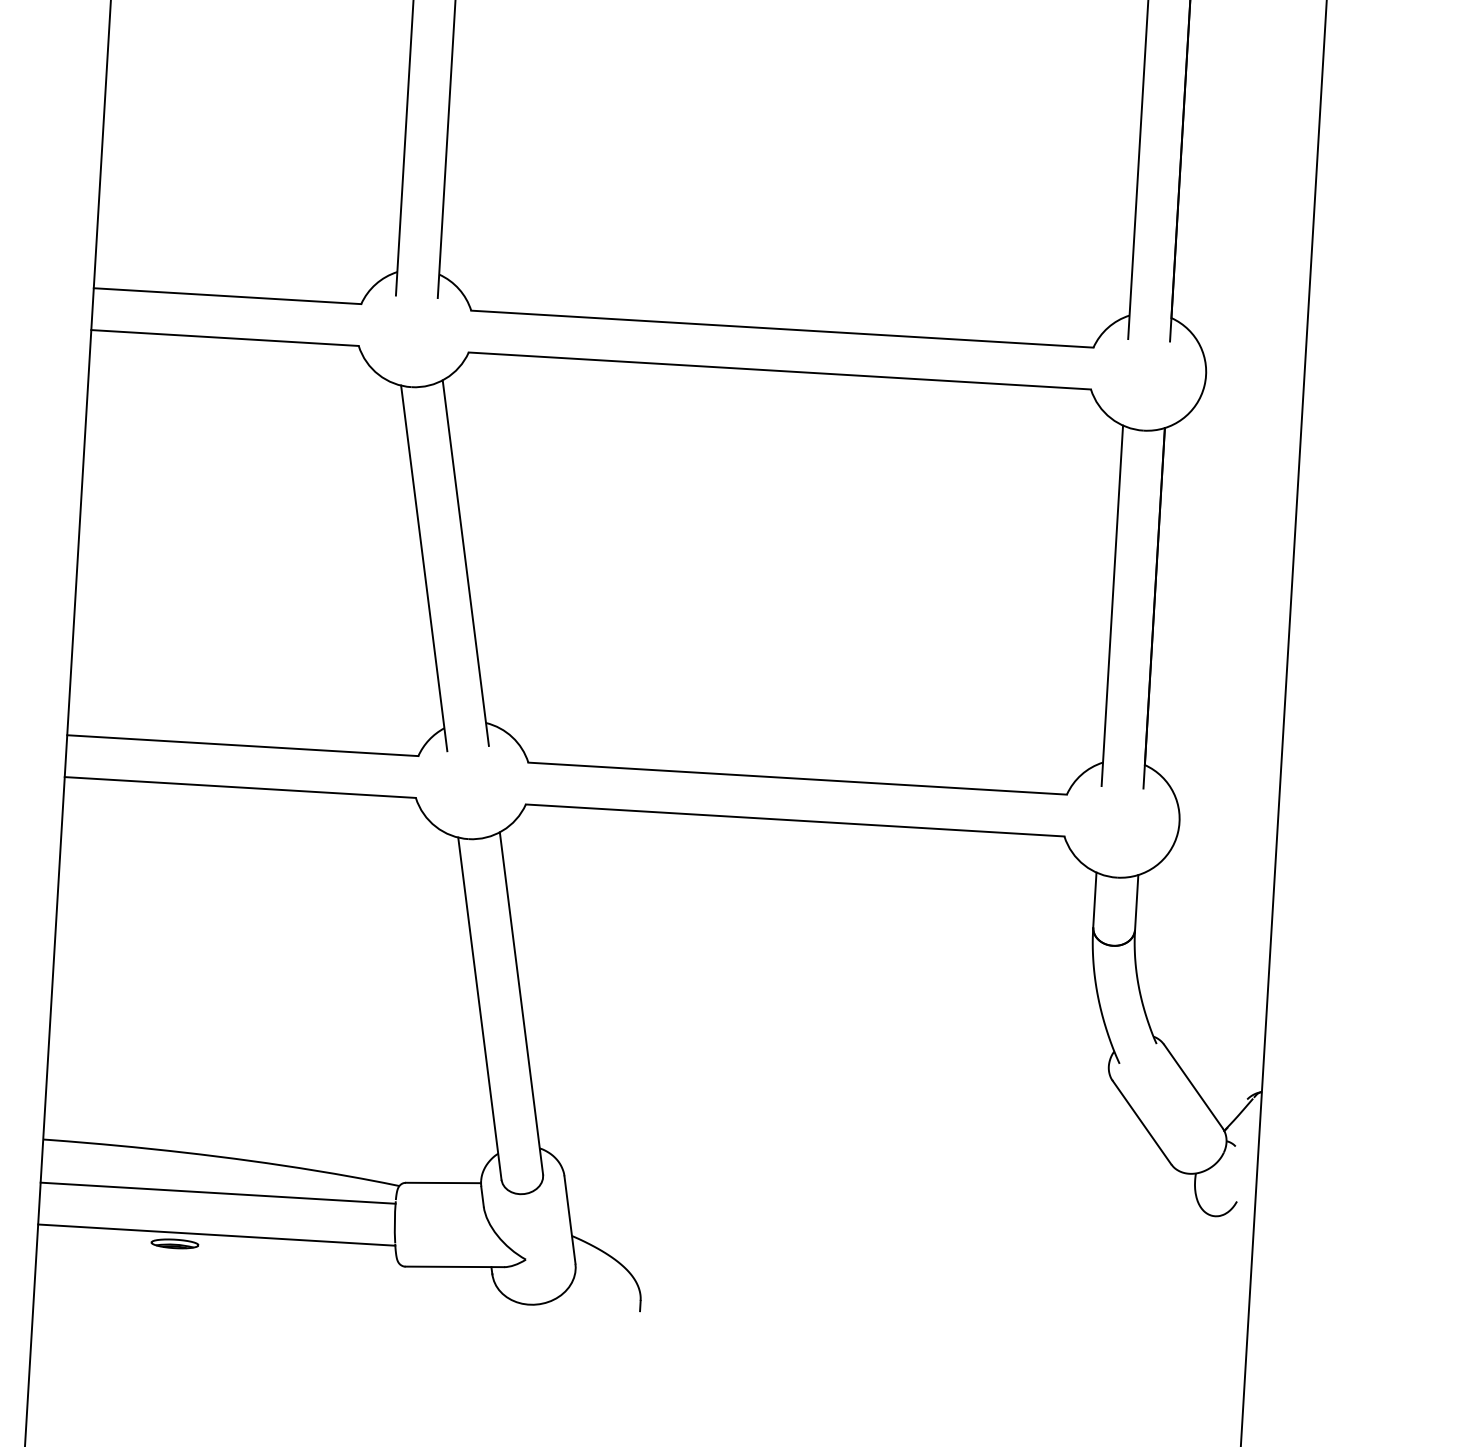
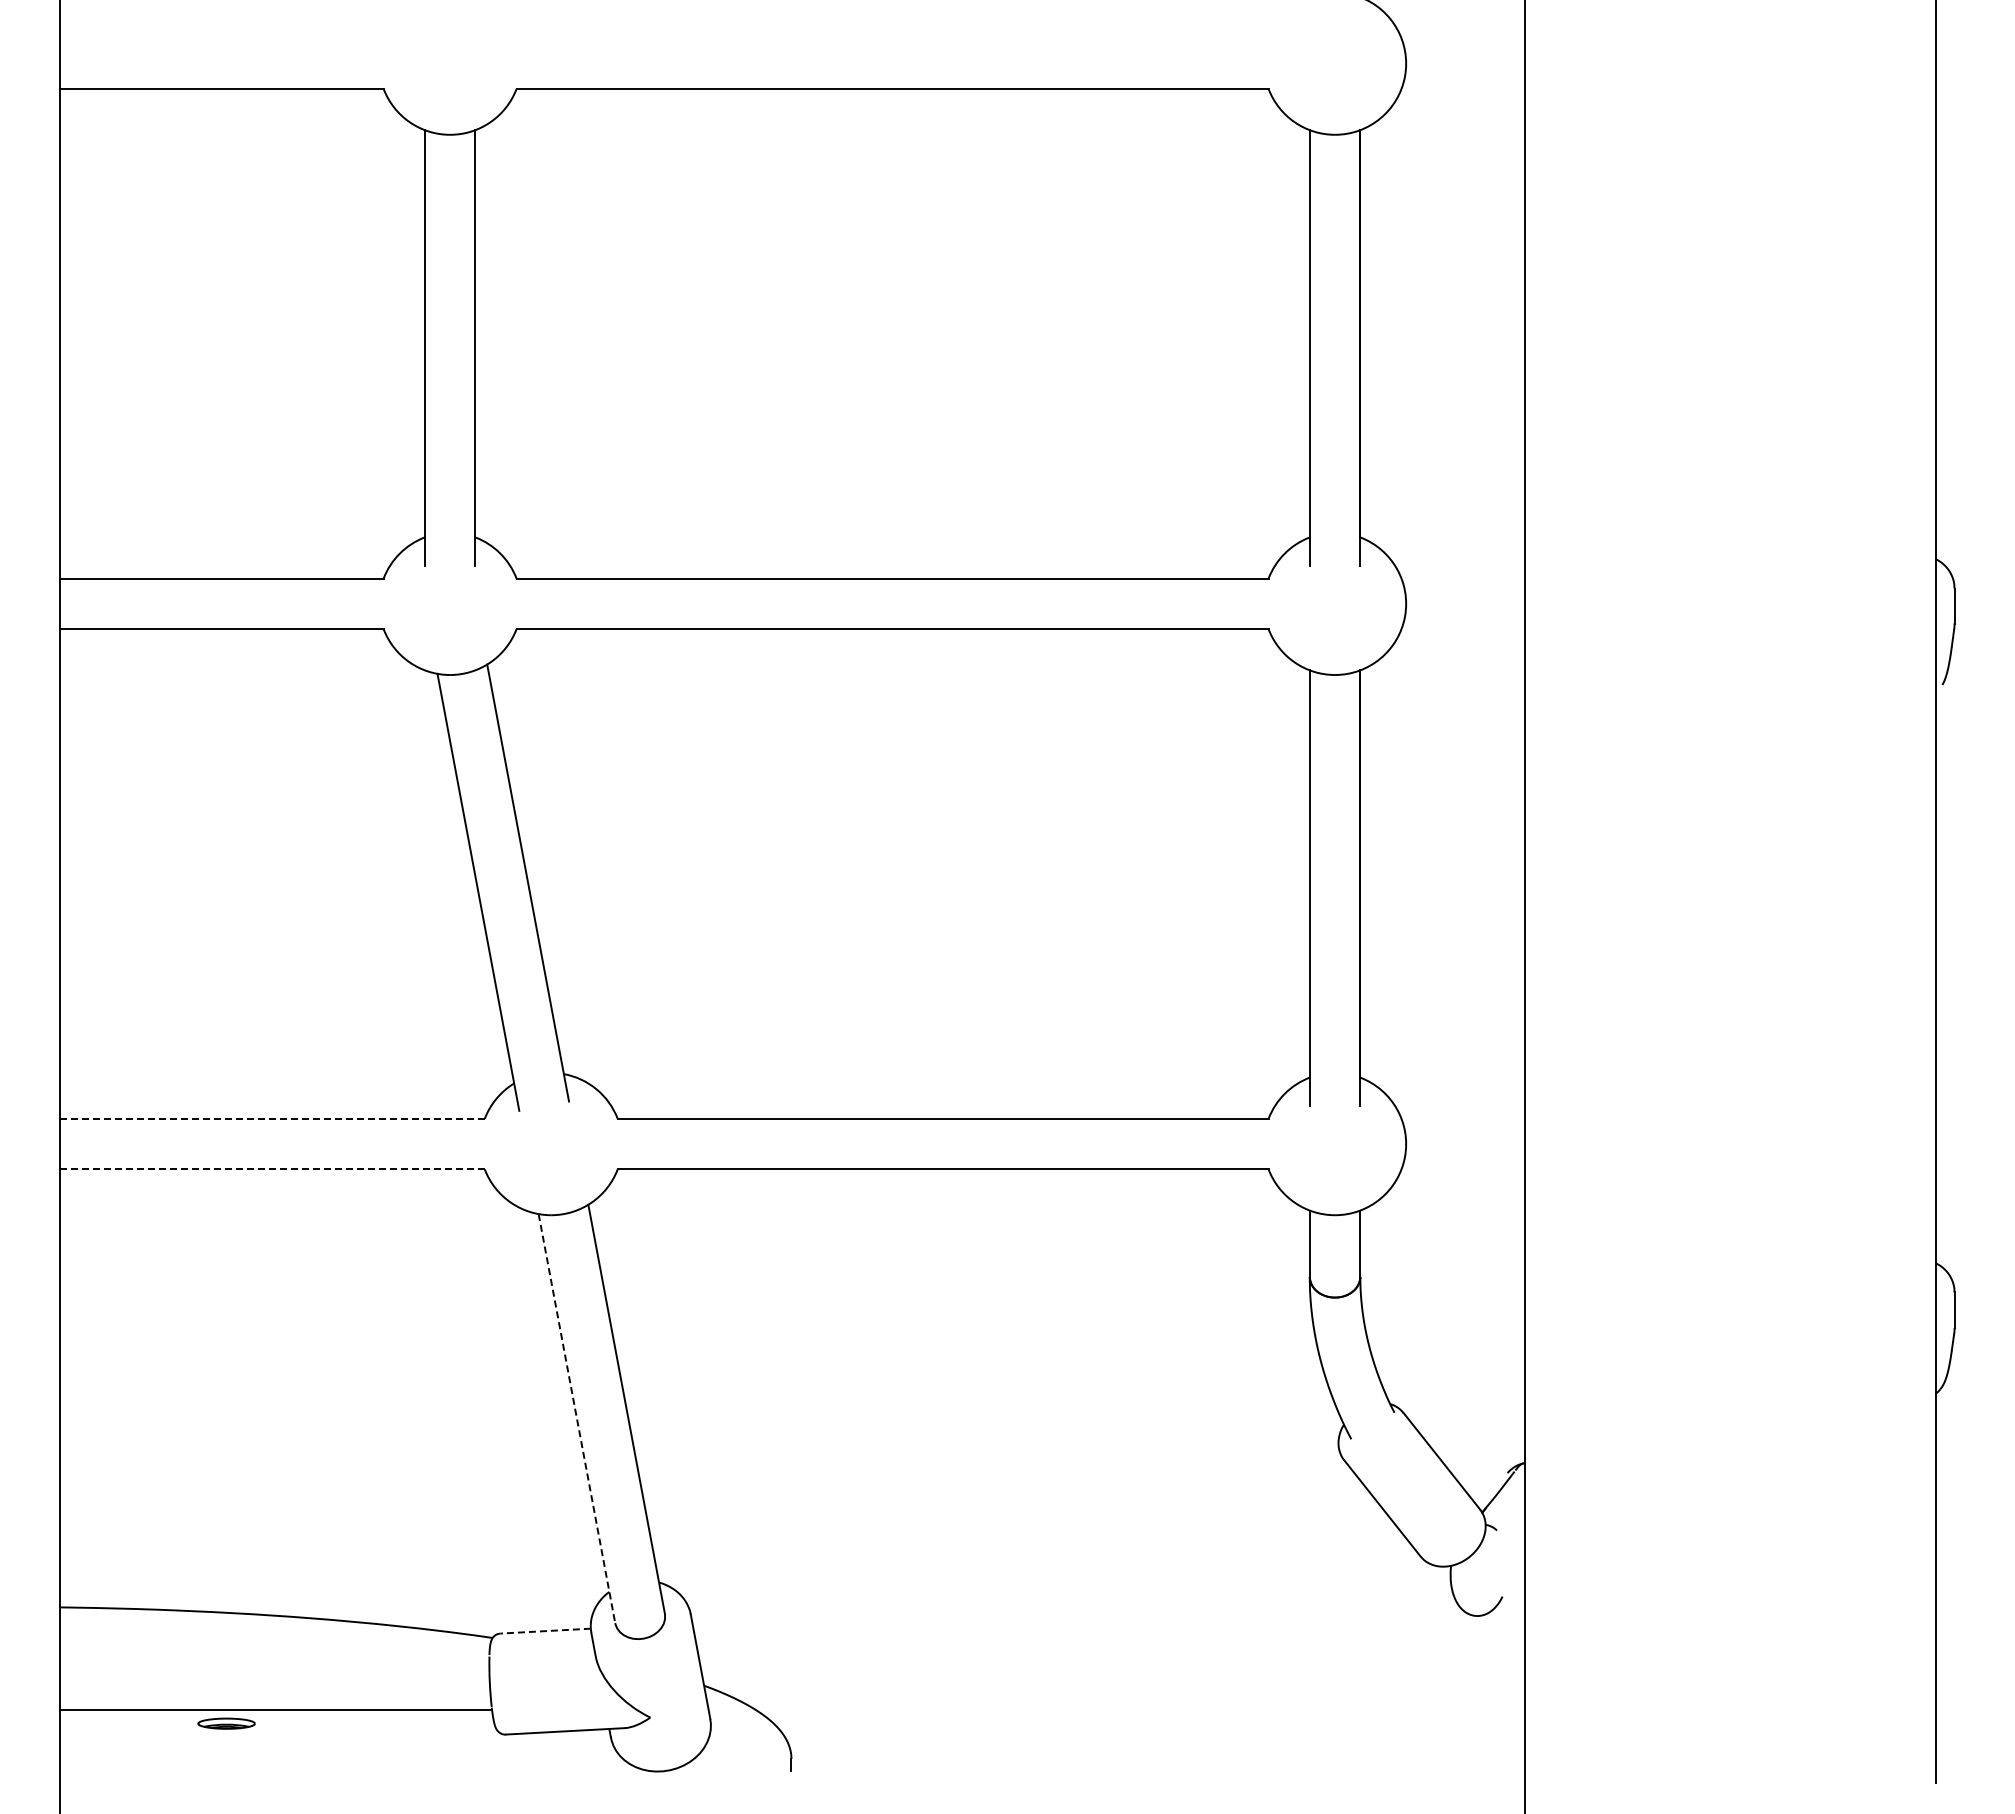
line: (242, 745) -> (272, 1118), solid -> dashed
line: (241, 787) -> (273, 1169), solid -> dashed
line: (480, 1009) -> (577, 1419), solid -> dashed
line: (443, 1183) -> (545, 1631), solid -> dashed
line: (217, 1193) -> (274, 1659), removed

